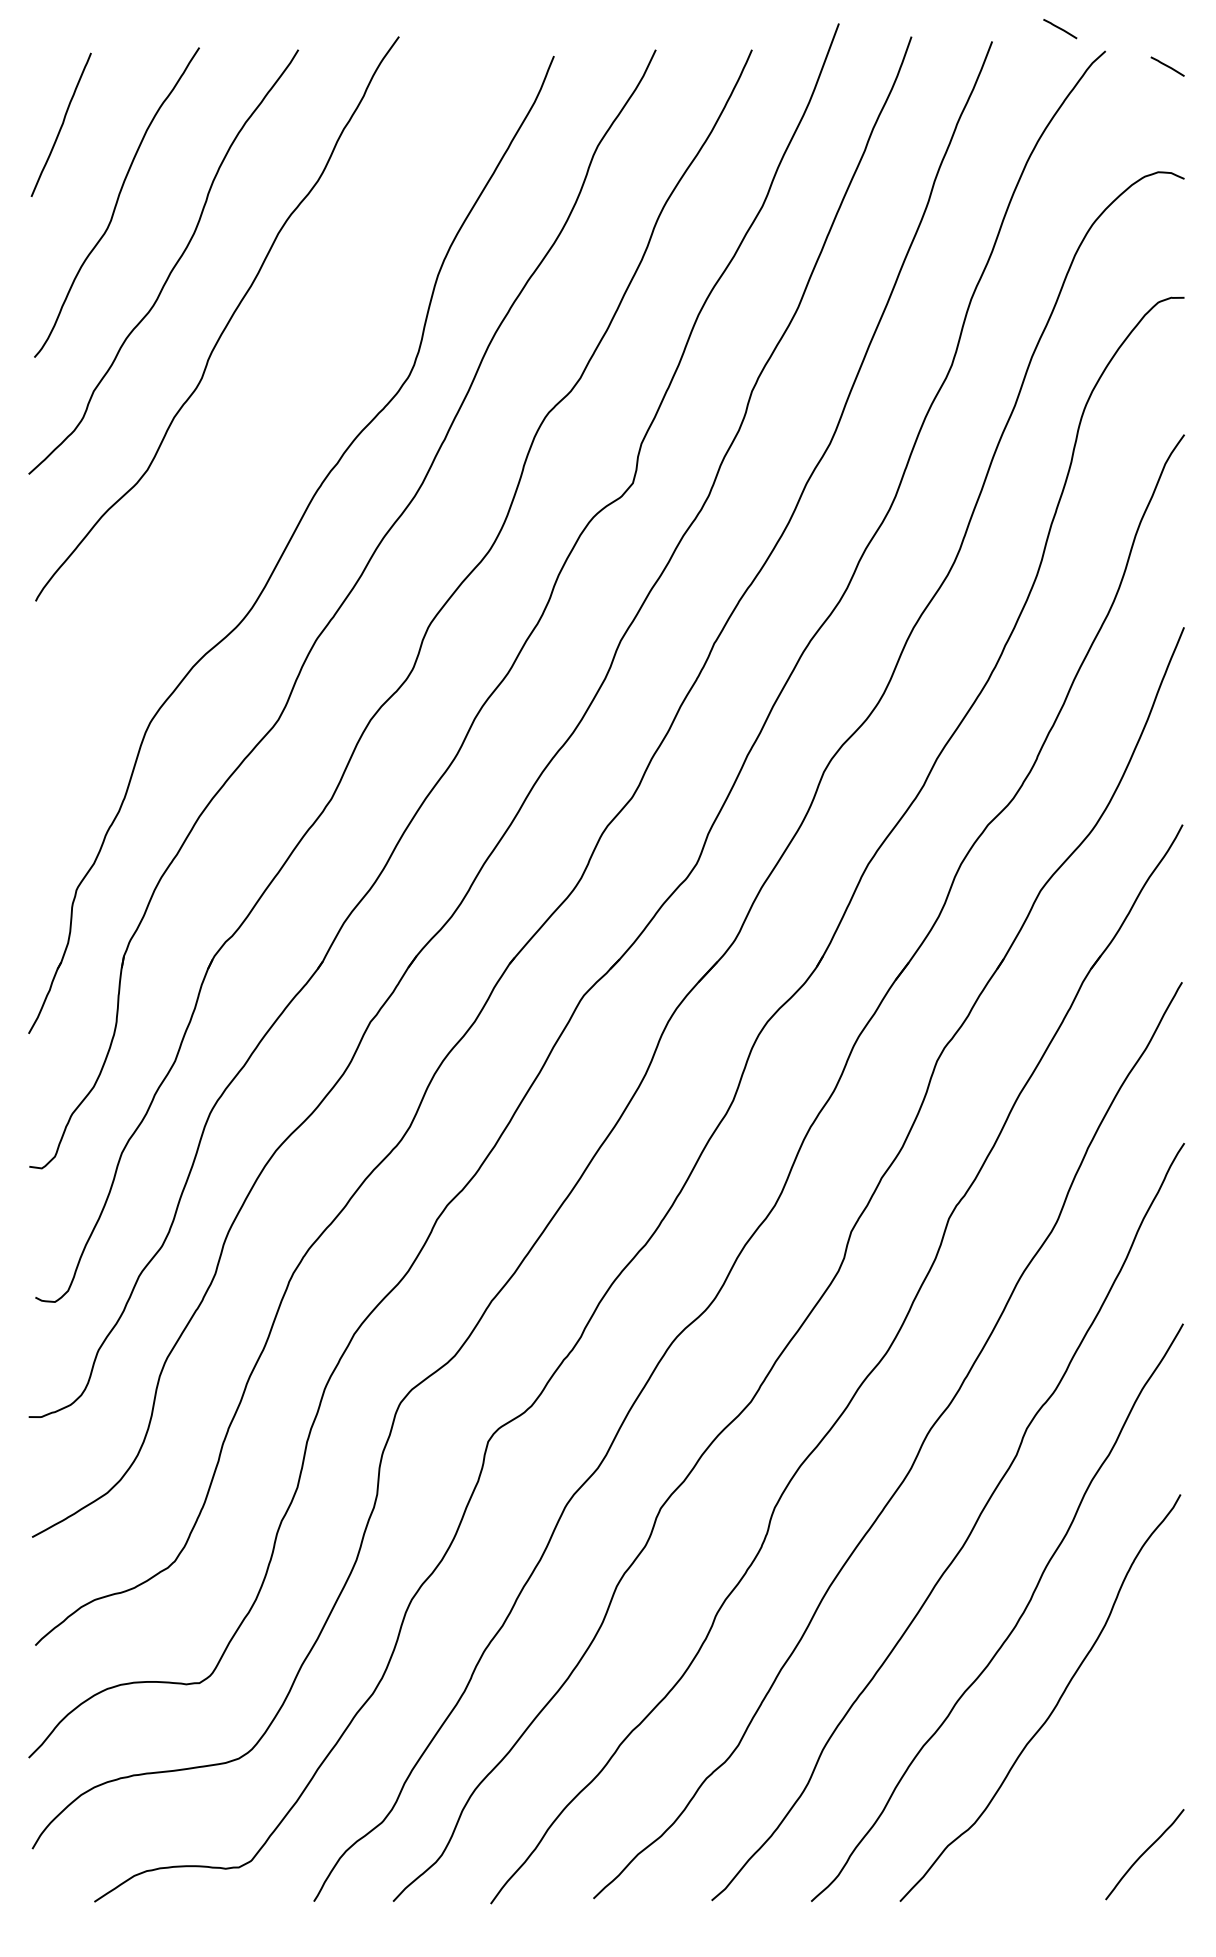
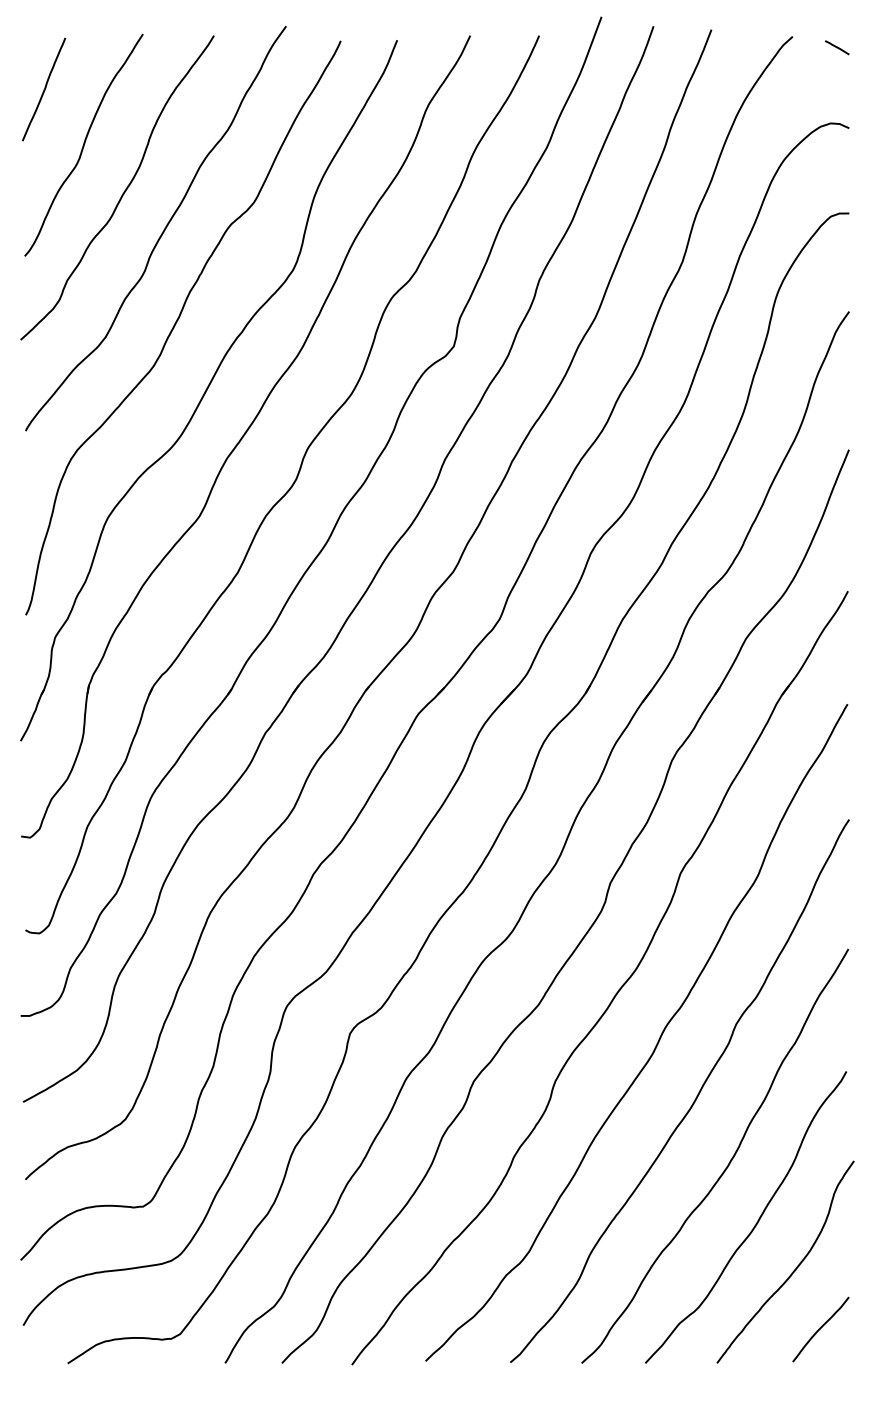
line: (1060, 28) -> (760, 20), removed
curve: (246, 452) -> (176, 324), added
curve: (1108, 1770) -> (794, 1269), added

